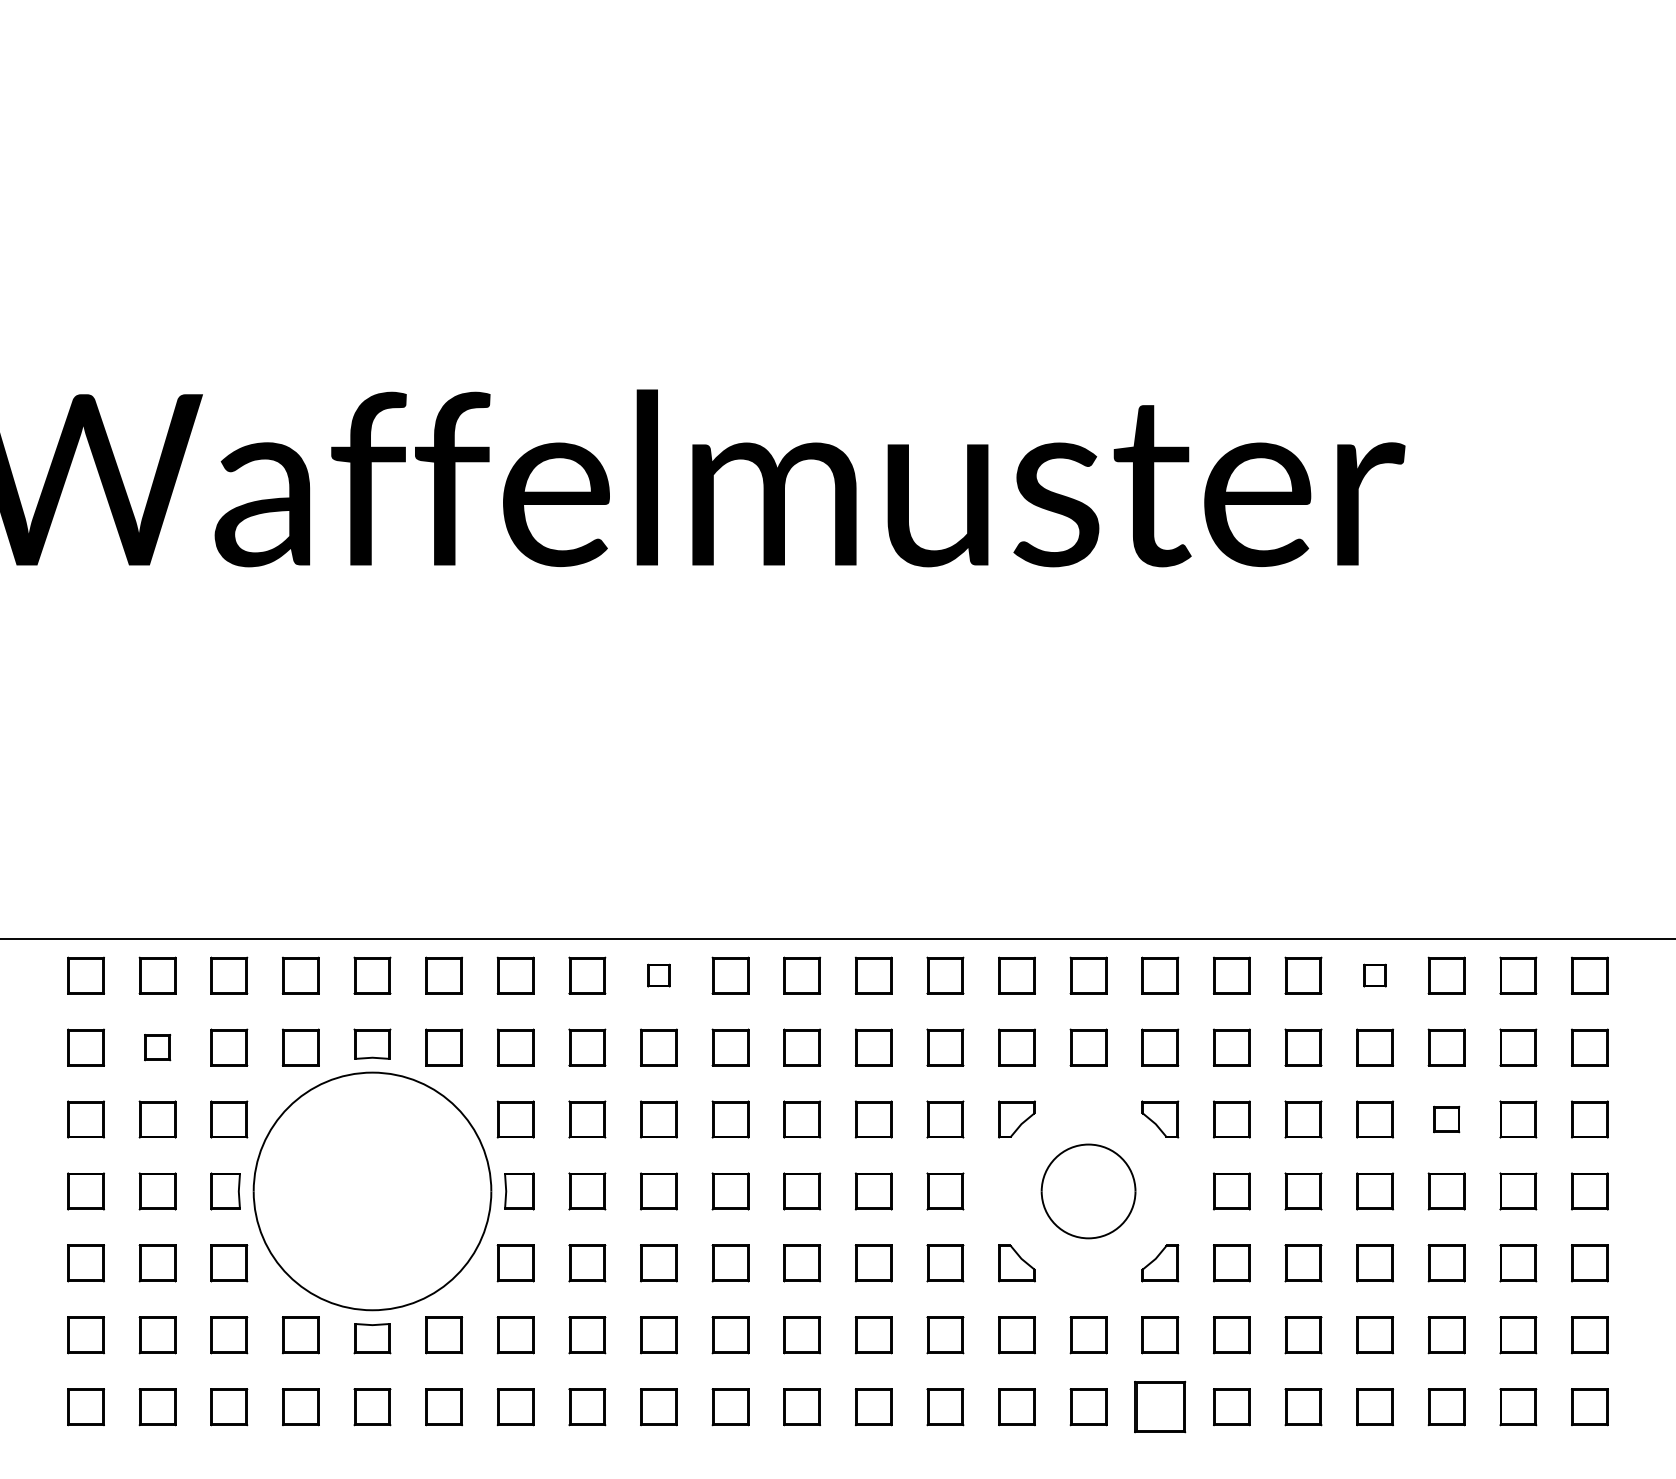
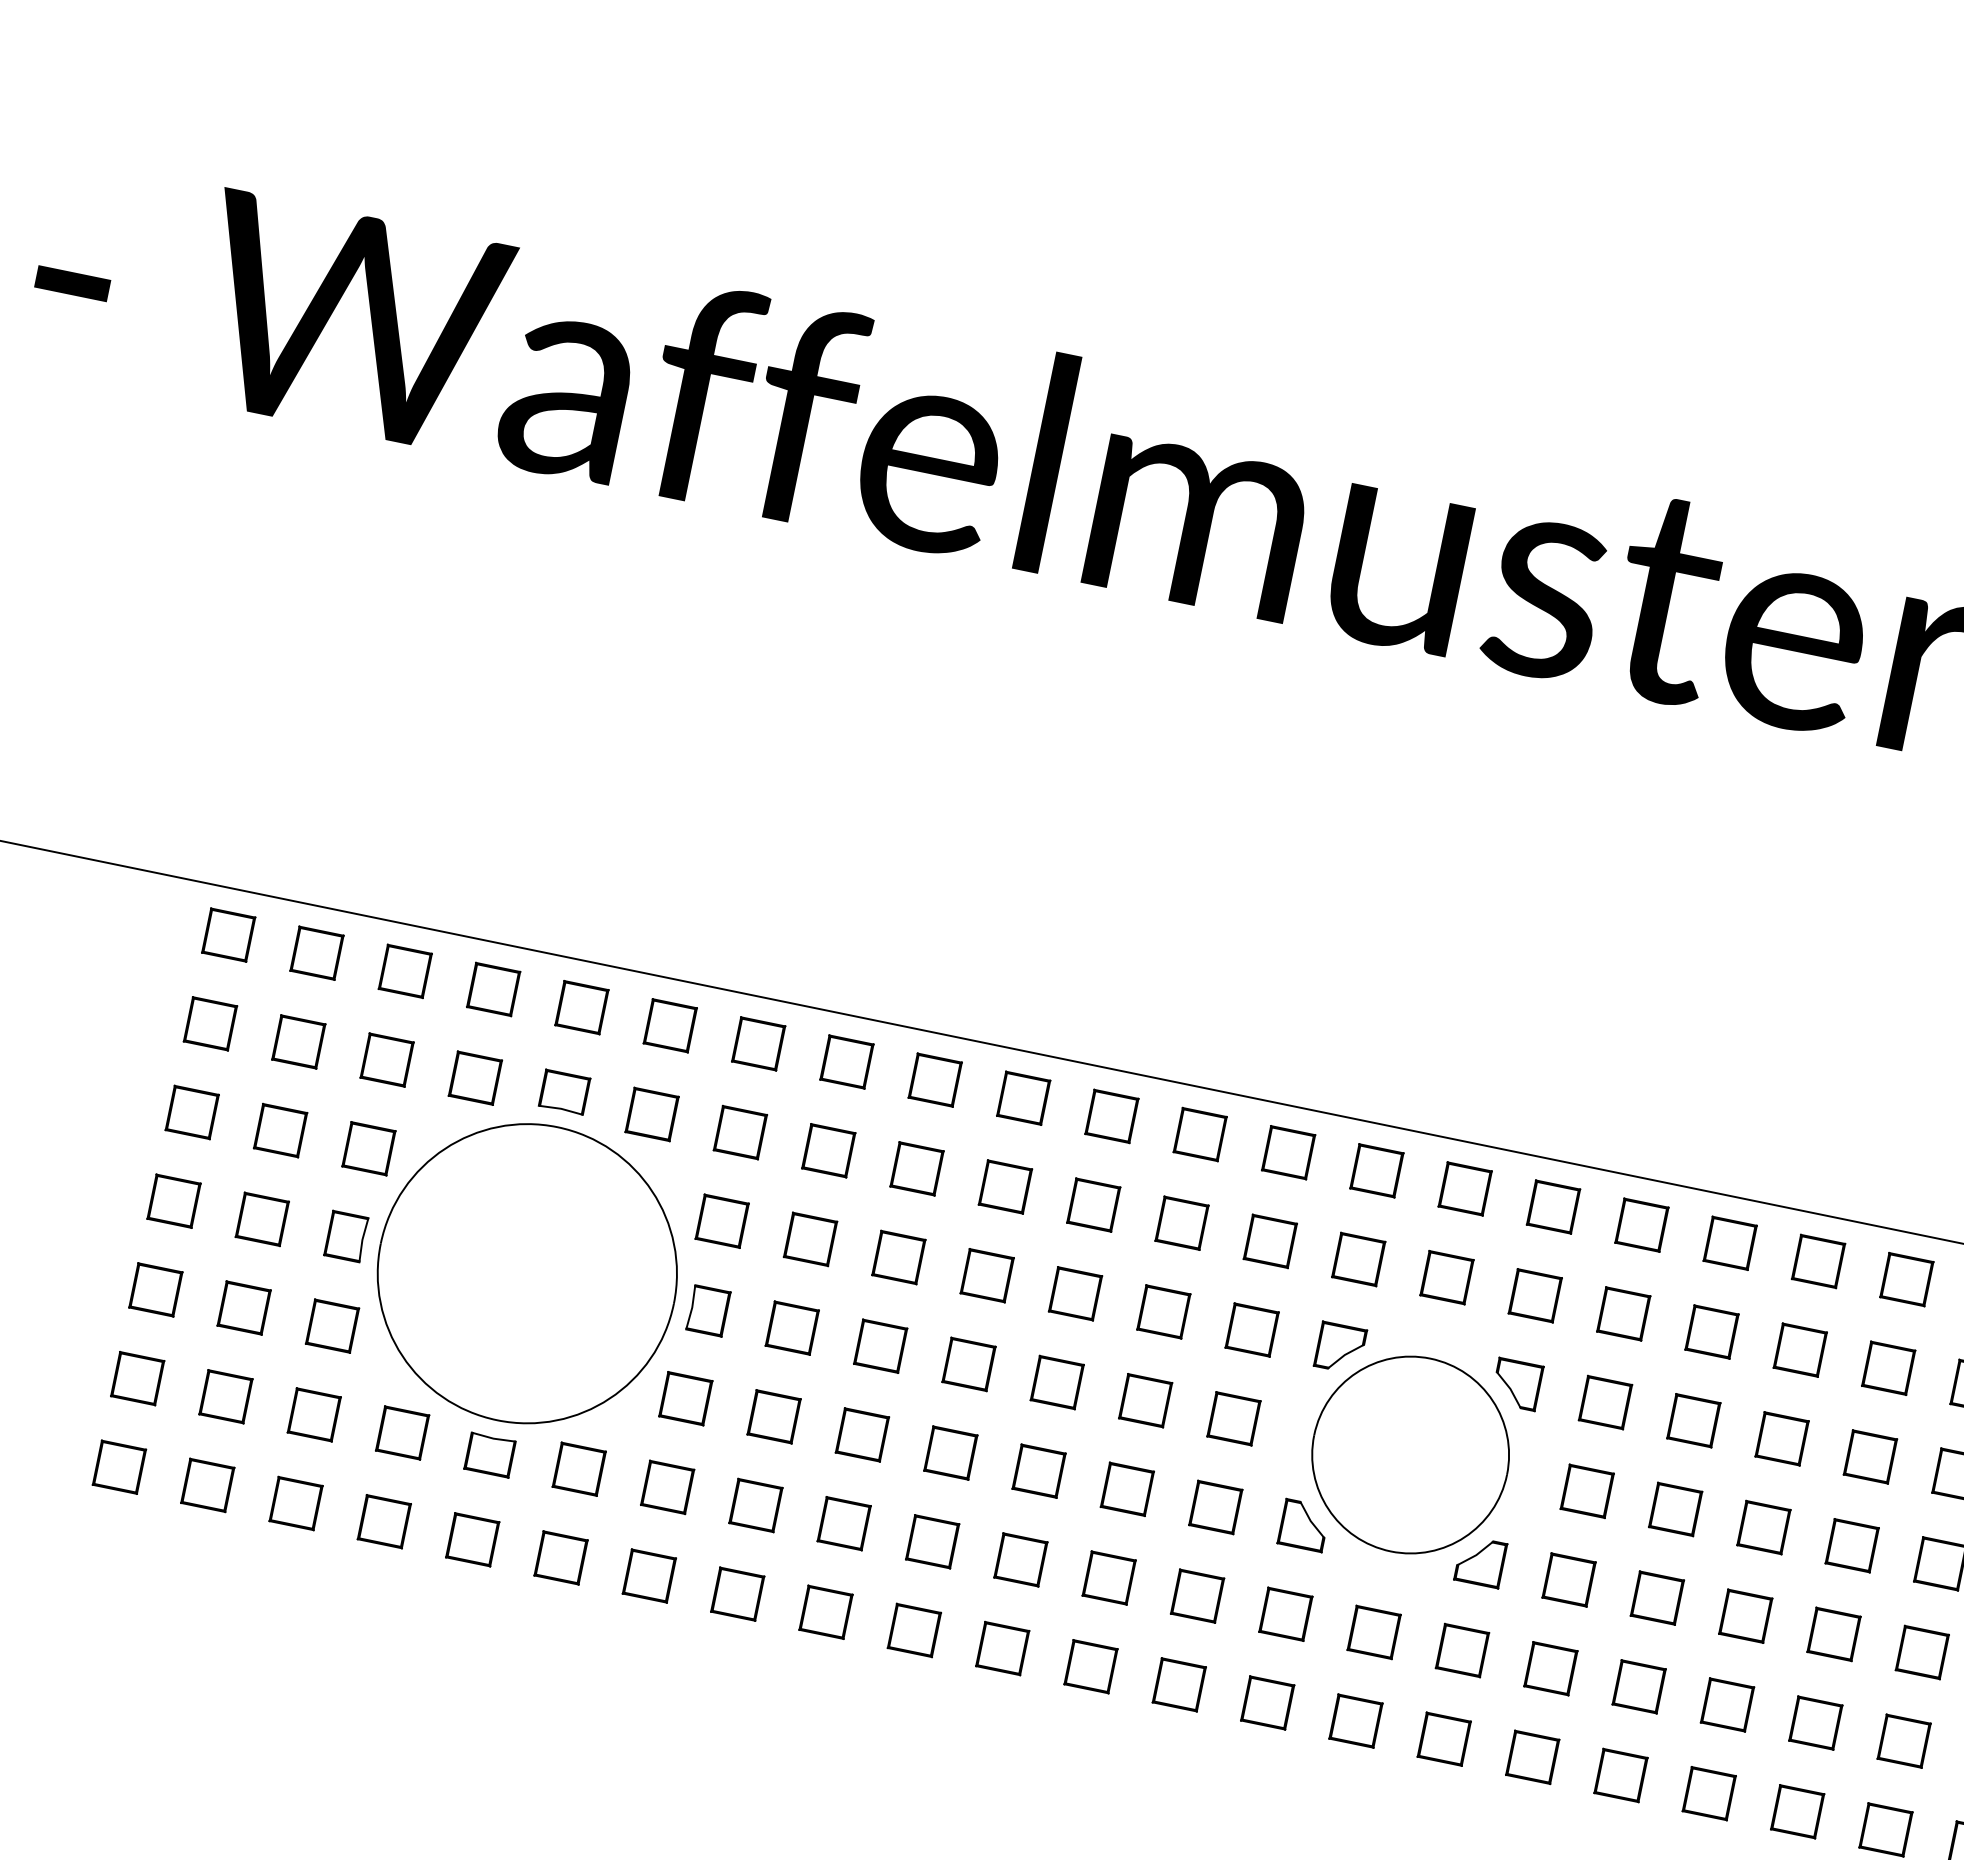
part: (658, 975) -> (934, 1079), size x1.67
part: (1374, 975) -> (1817, 1261), size x1.67
part: (157, 1047) -> (298, 1041), size x1.43
part: (1446, 1119) -> (1870, 1456), size x1.43
part: (1088, 1191) -> (1410, 1455), size x1.67
part: (1160, 1407) -> (1444, 1739), size x0.71

